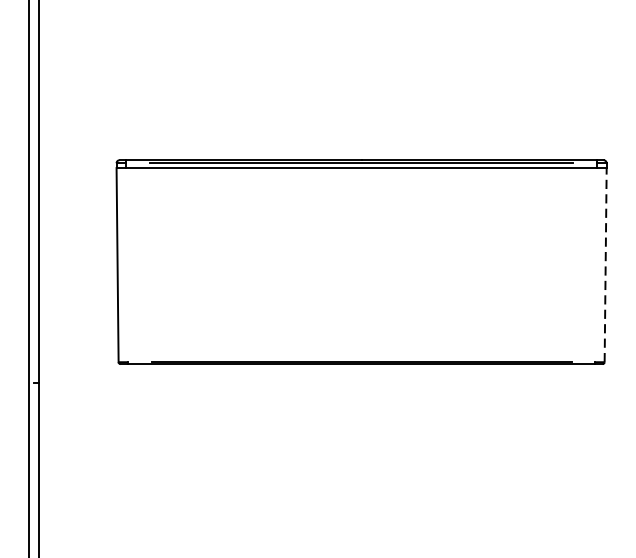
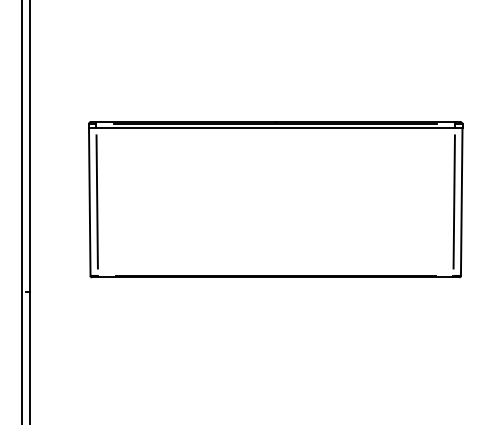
line: (126, 264) -> (96, 201), added
line: (594, 264) -> (453, 201), added
line: (605, 264) -> (461, 201), dashed -> solid

